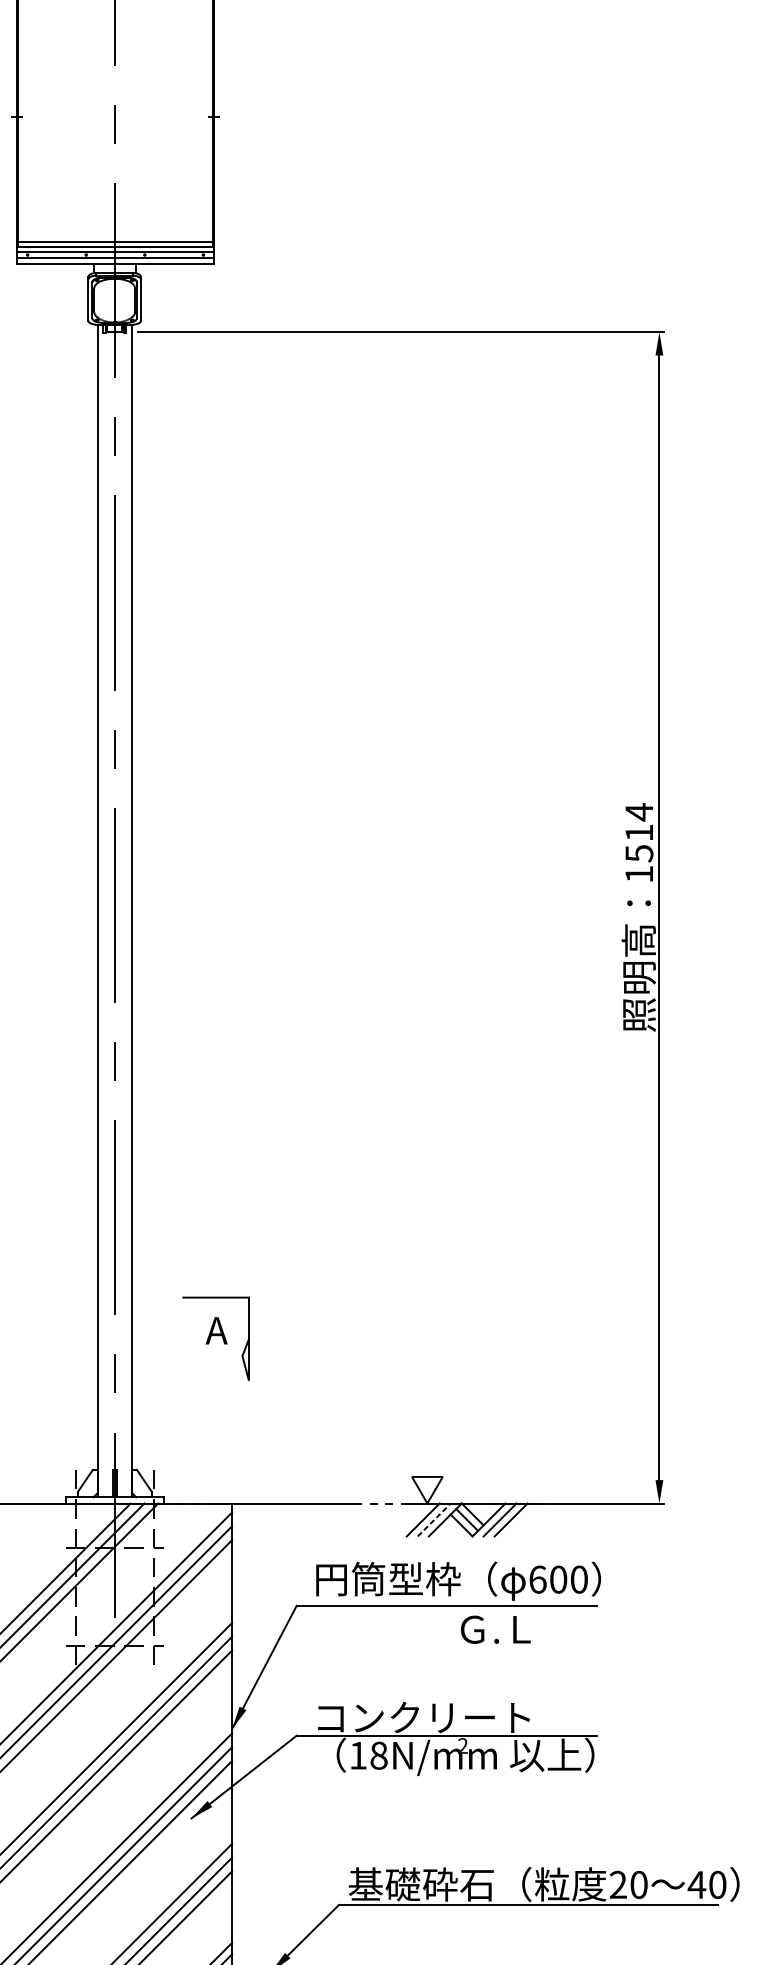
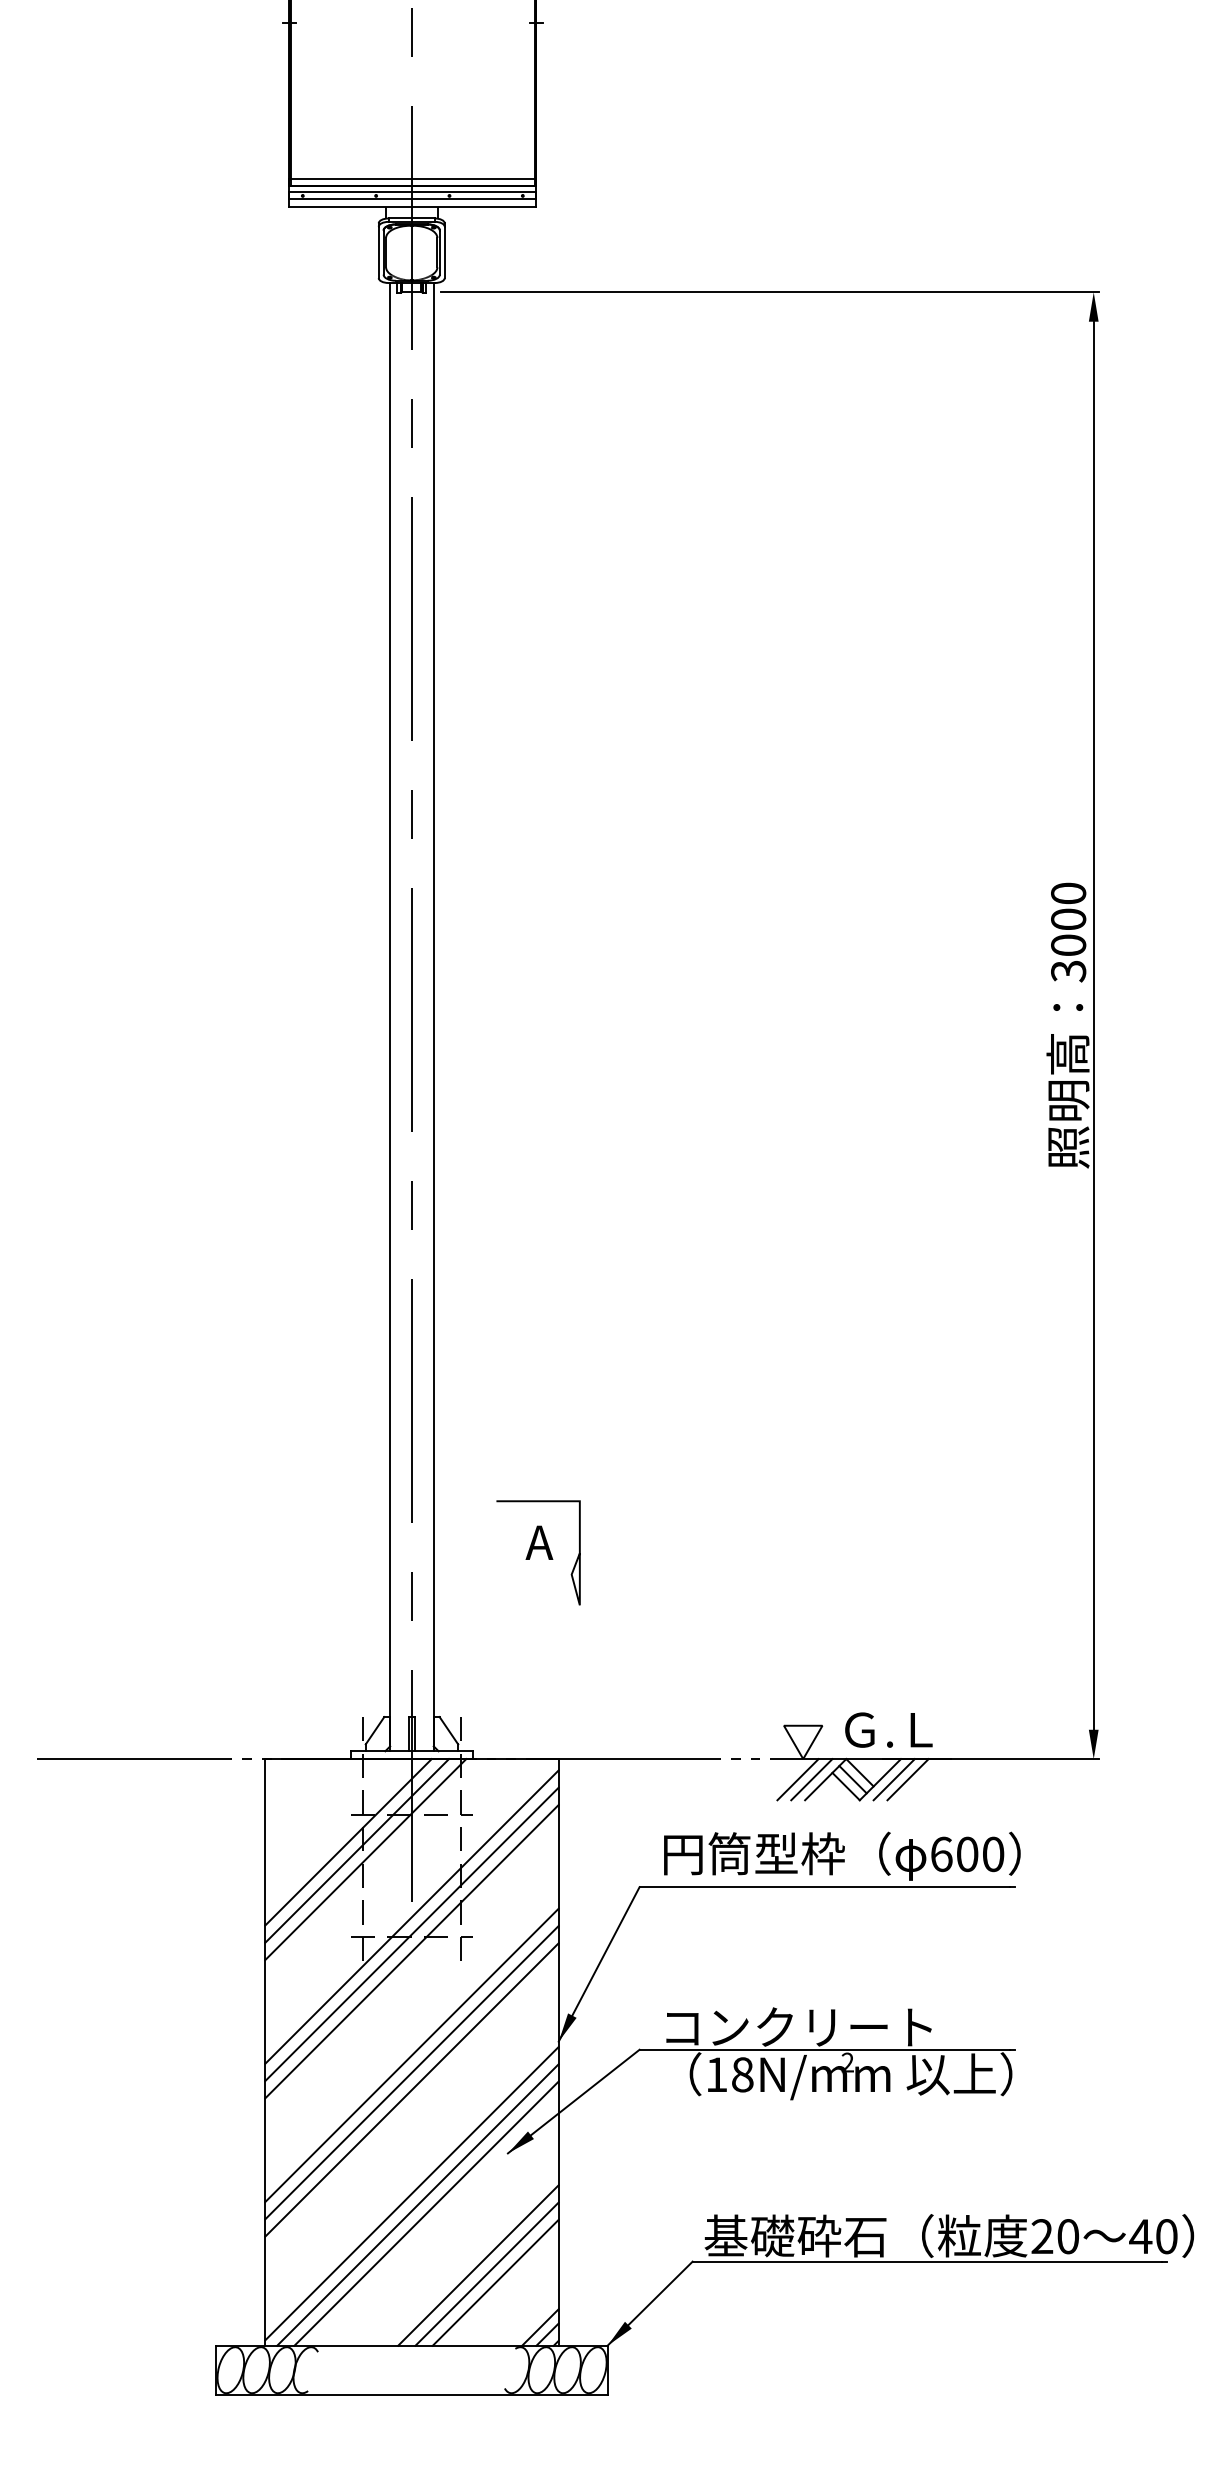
text: (639, 843) -> (1068, 932), 1514 -> 3000
line: (434, 1519) -> (812, 1779), dashed -> solid
text: (495, 1629) -> (888, 1729), moved

